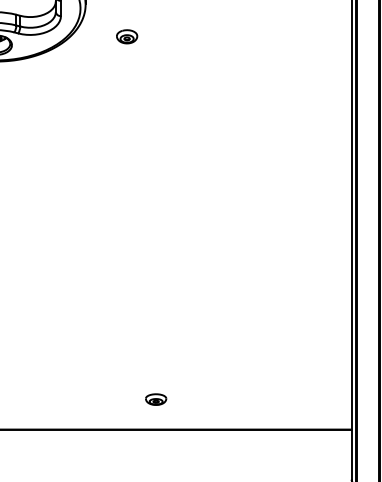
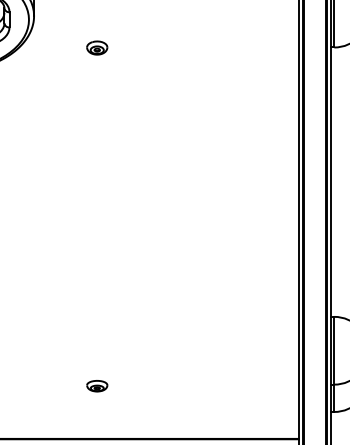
part: (127, 36) -> (97, 47), moved
part: (156, 399) -> (97, 386), moved

